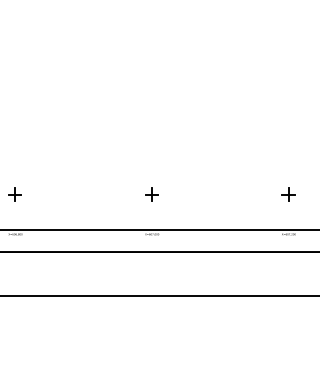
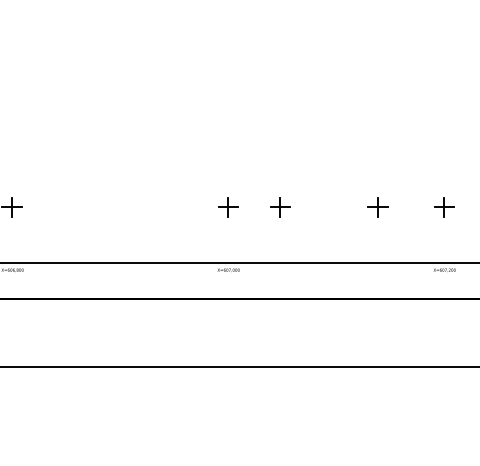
part: (184, 194) -> (279, 207), added
part: (246, 194) -> (377, 207), added

